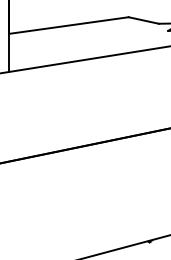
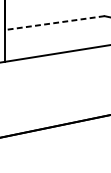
line: (68, 25) -> (54, 23), solid -> dashed

